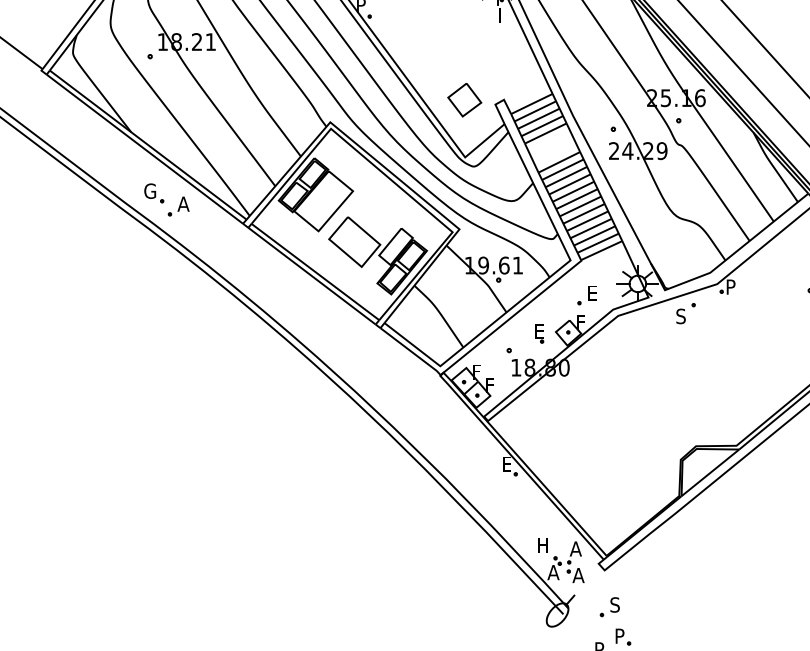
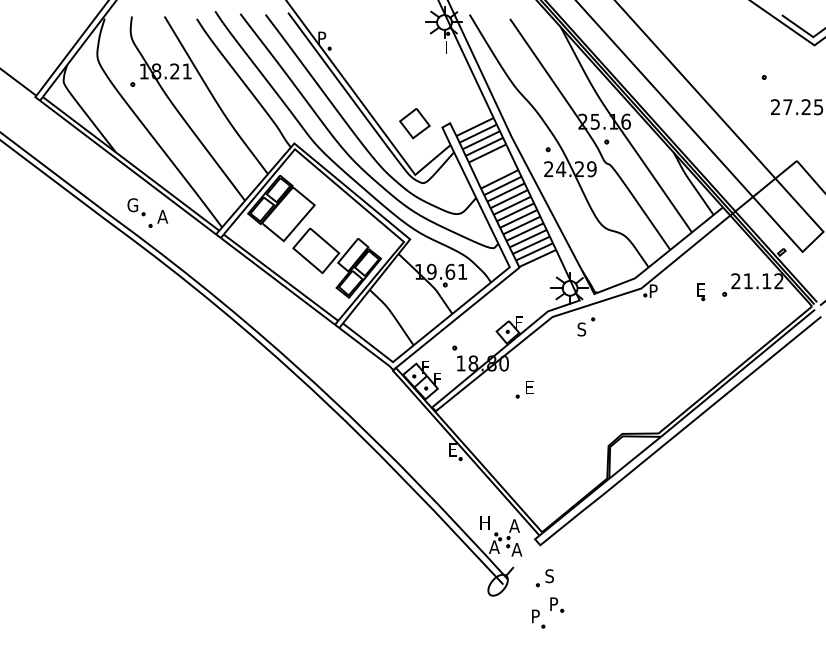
part: (587, 295) -> (524, 389), moved
part: (686, 313) -> (586, 326), moved
part: (540, 334) -> (701, 292), moved

